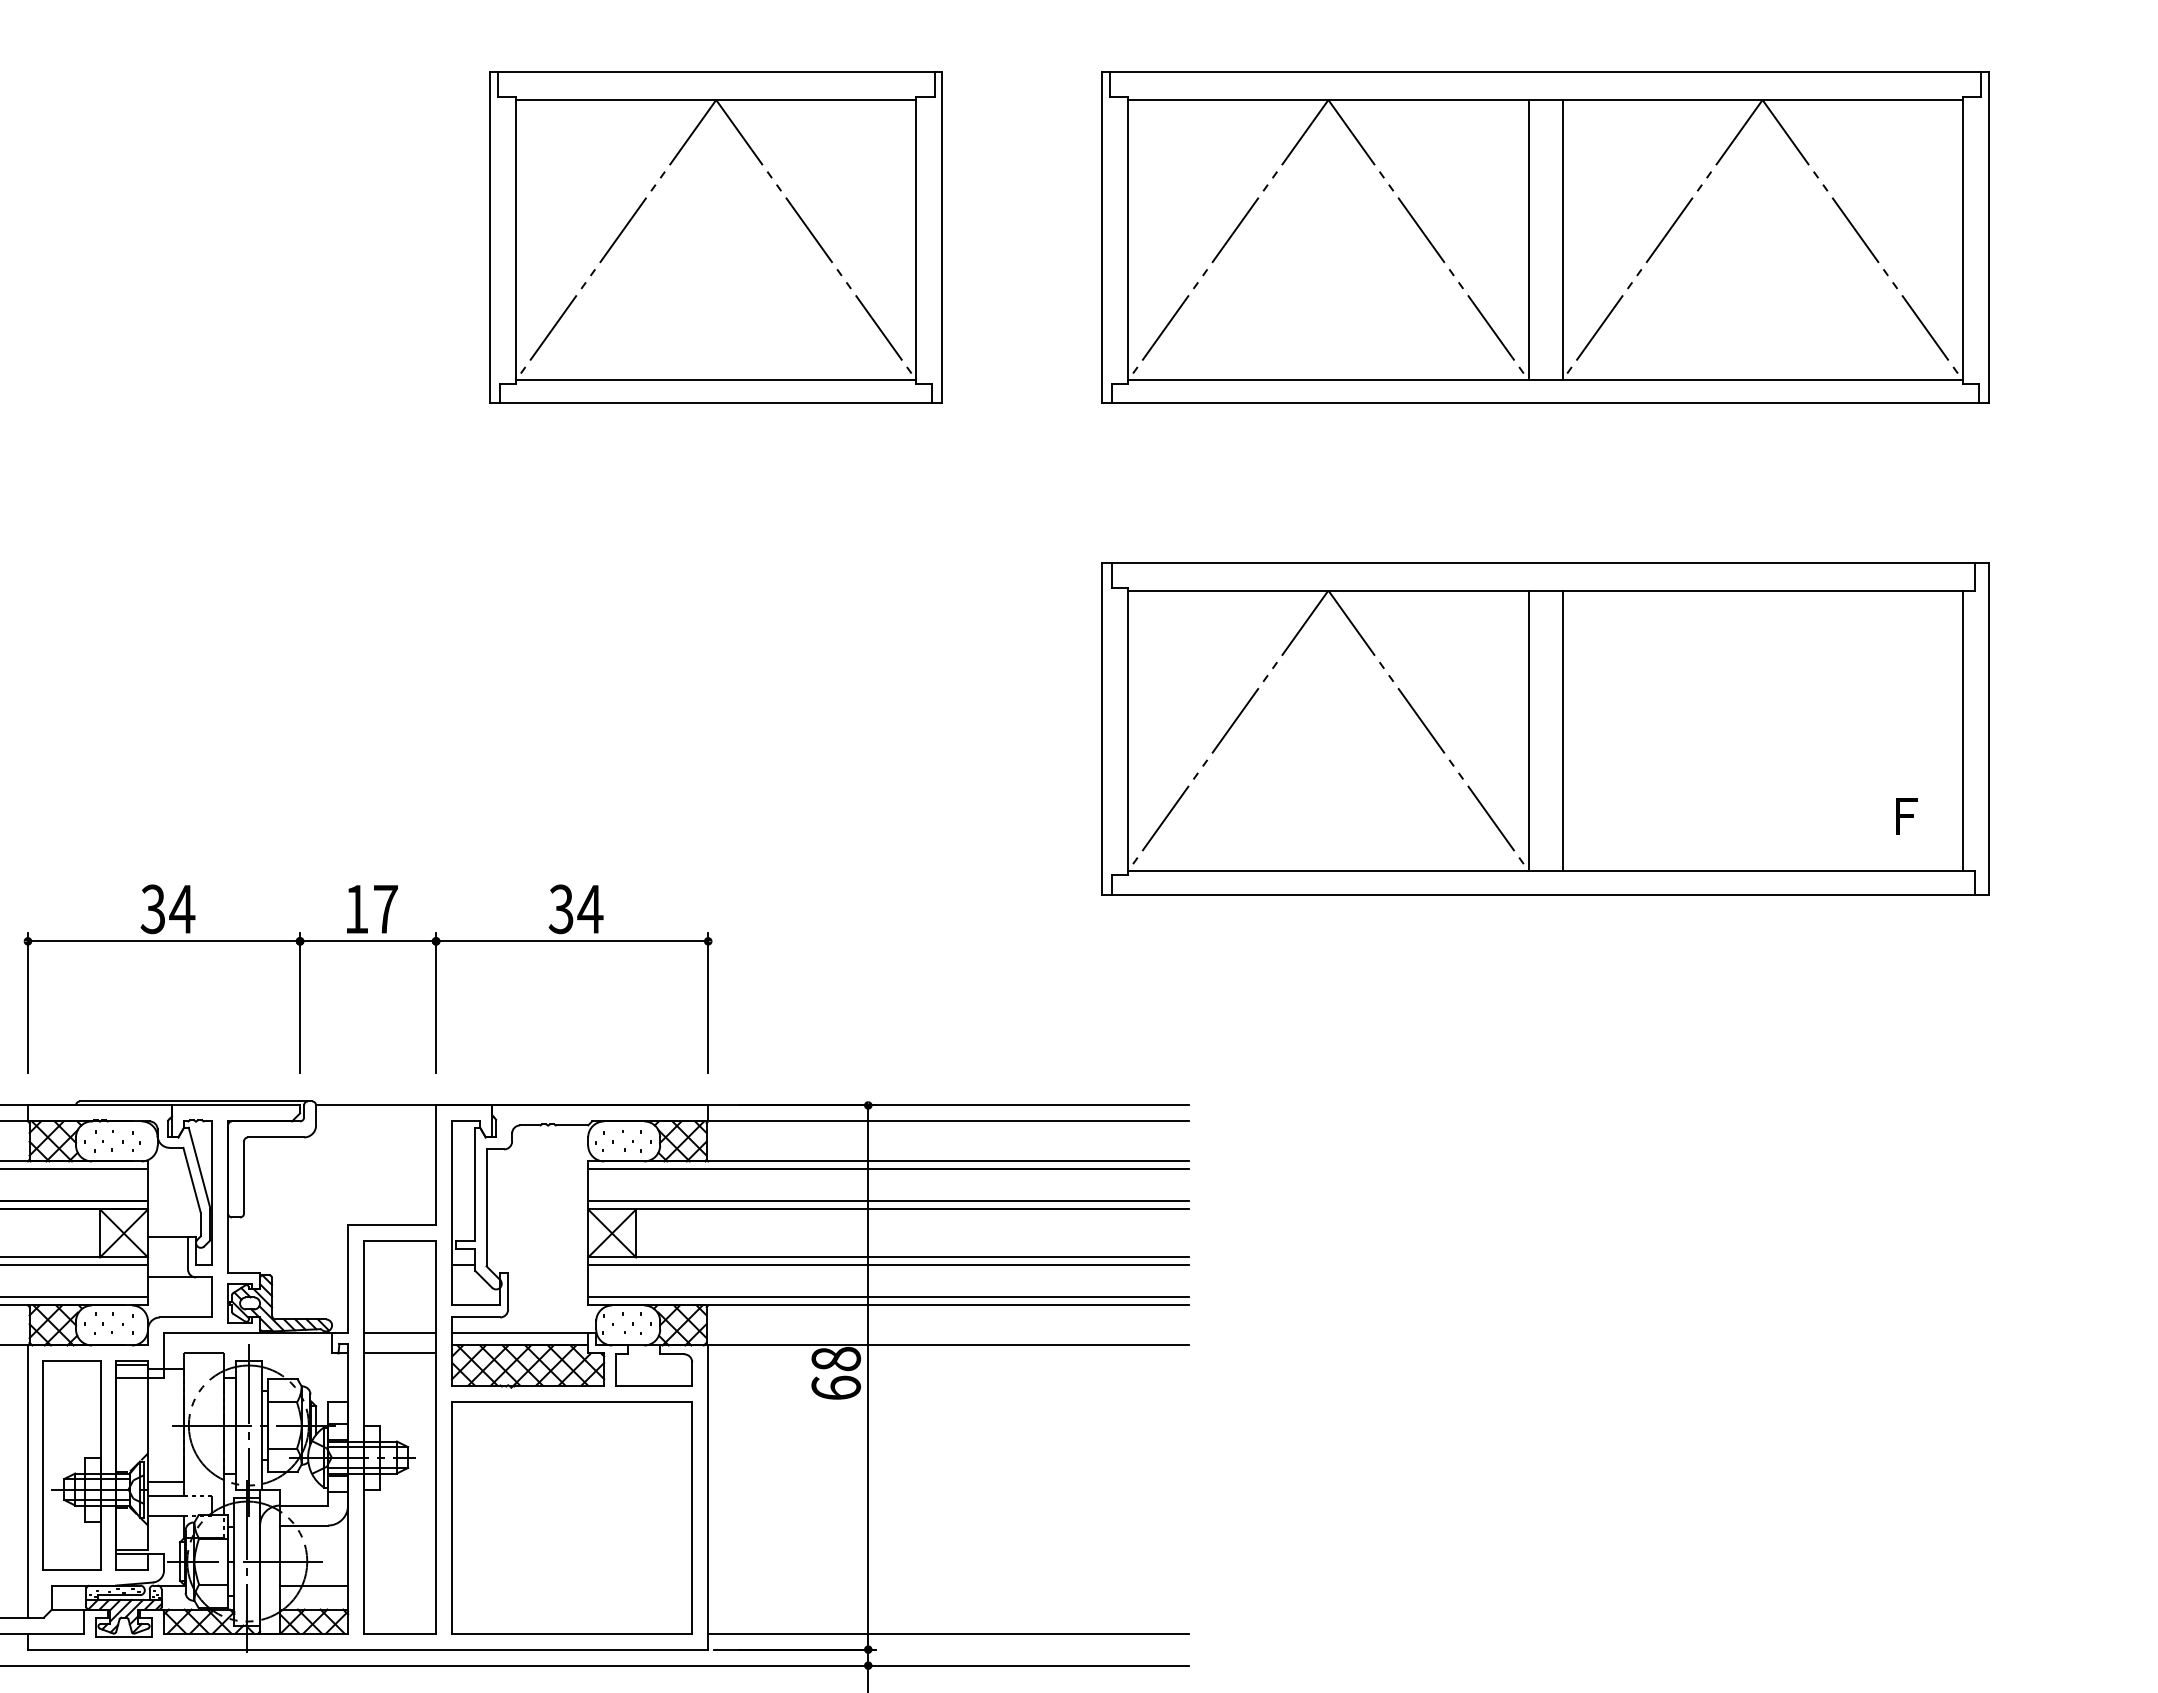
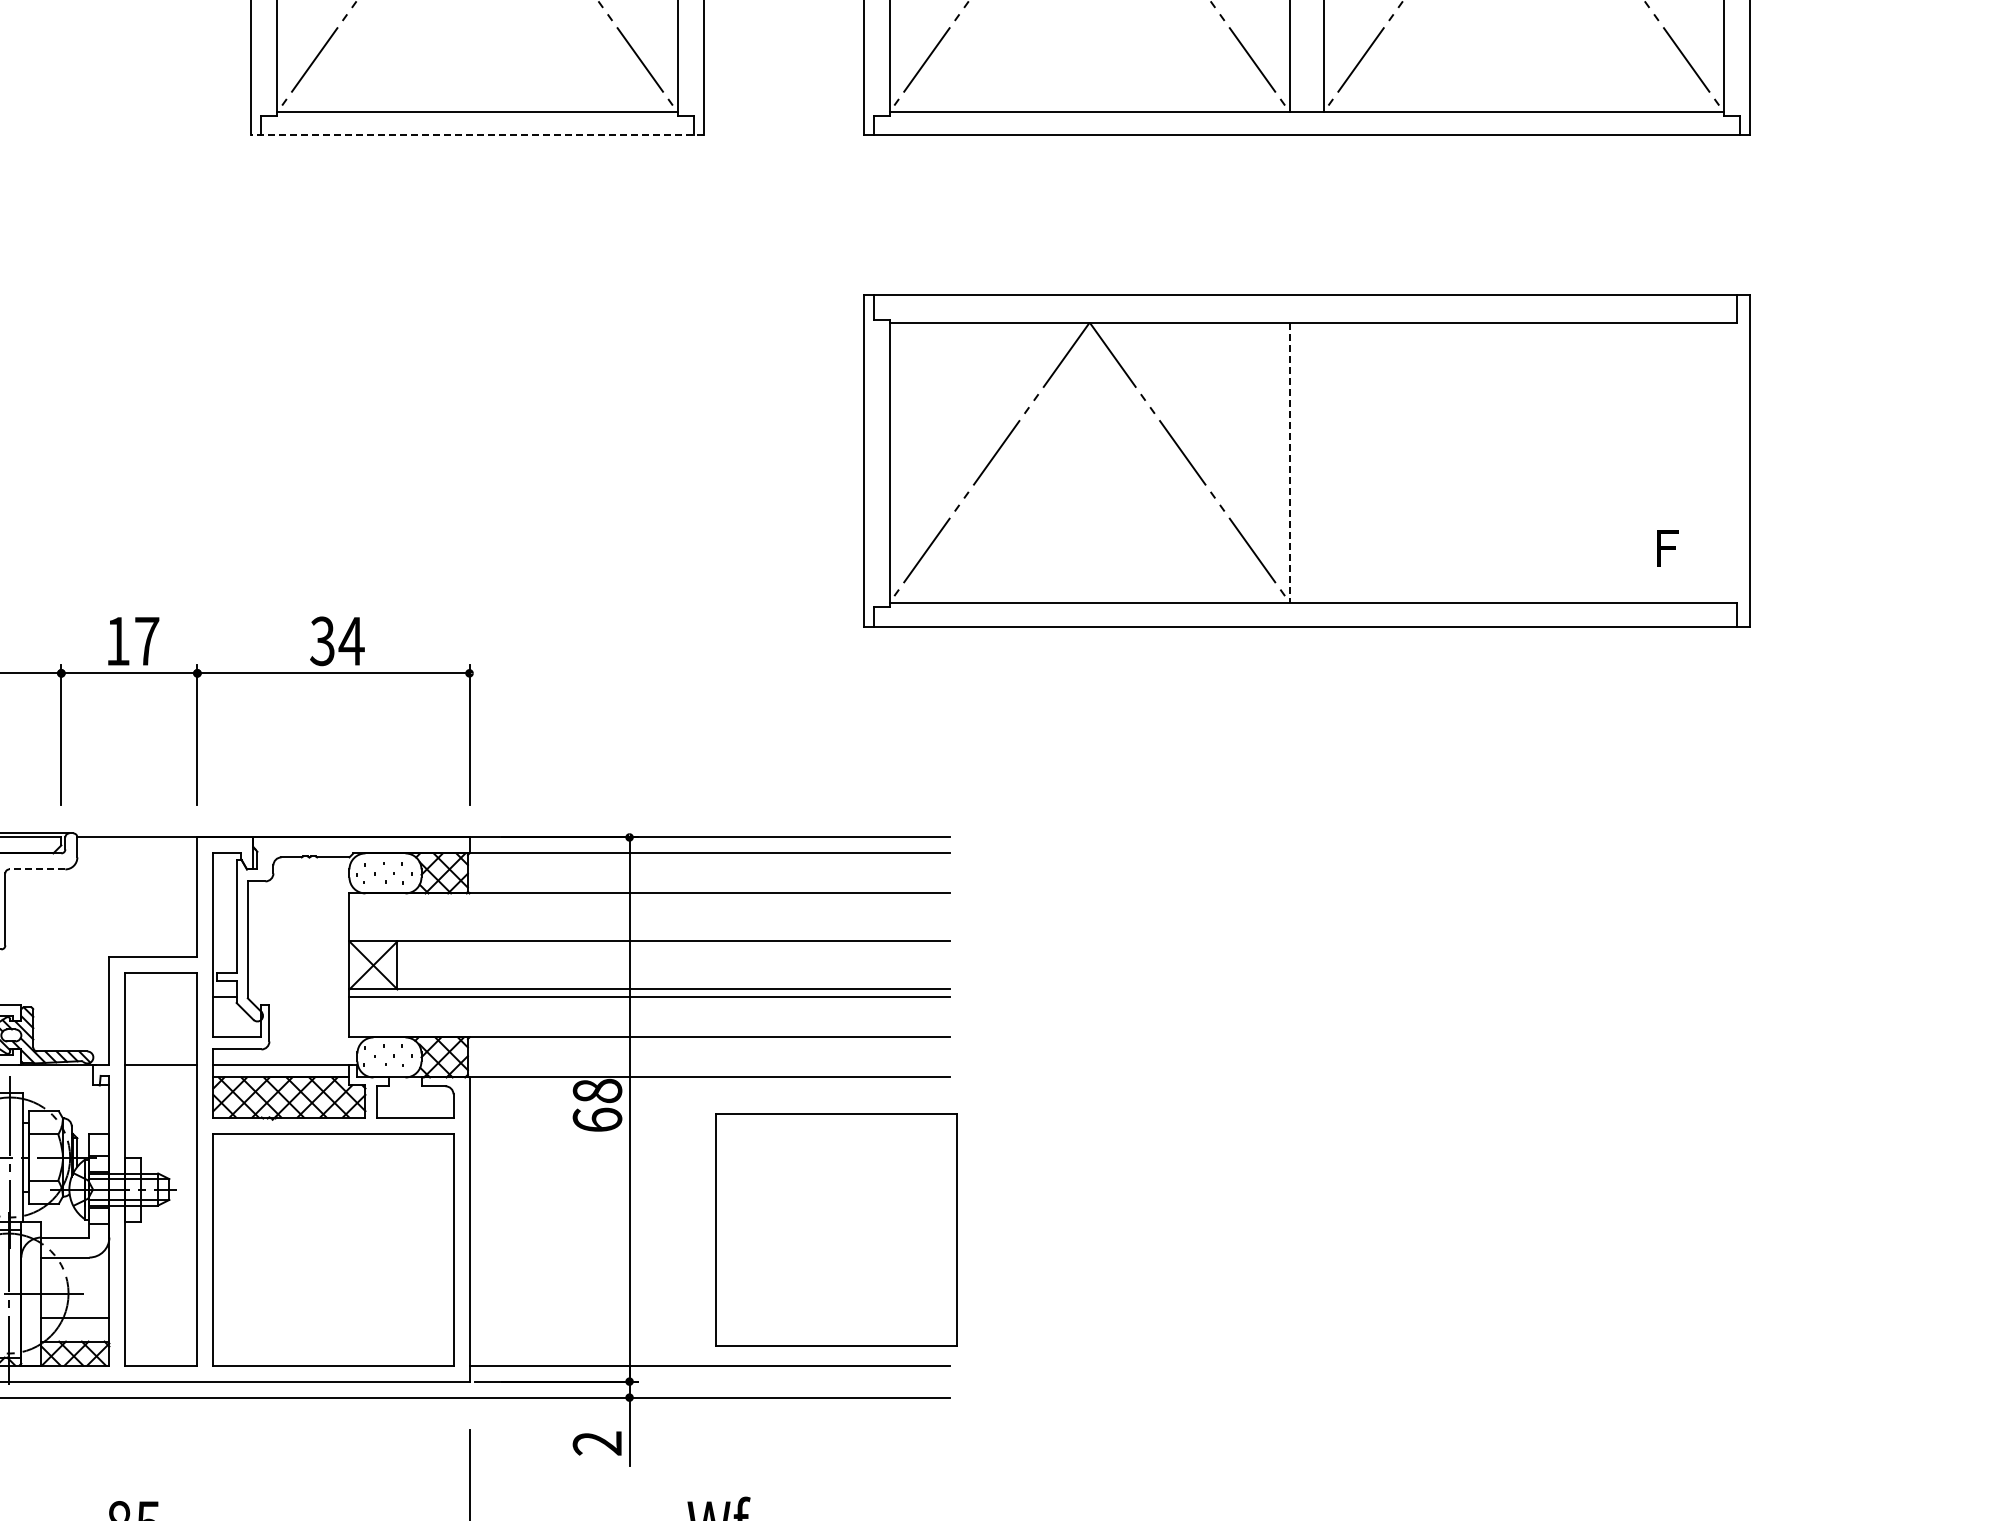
line: (715, 402) -> (476, 134), solid -> dashed
line: (1562, 730) -> (1323, 462), removed
line: (1962, 730) -> (1723, 462), removed
line: (1528, 731) -> (1289, 463), solid -> dashed
line: (275, 1137) -> (36, 869), solid -> dashed
line: (888, 1169) -> (649, 901), removed
line: (888, 1201) -> (649, 933), removed
line: (888, 1297) -> (649, 1029), removed
line: (400, 1353) -> (161, 1085), removed
part: (1074, 1497) -> (835, 1229), added

